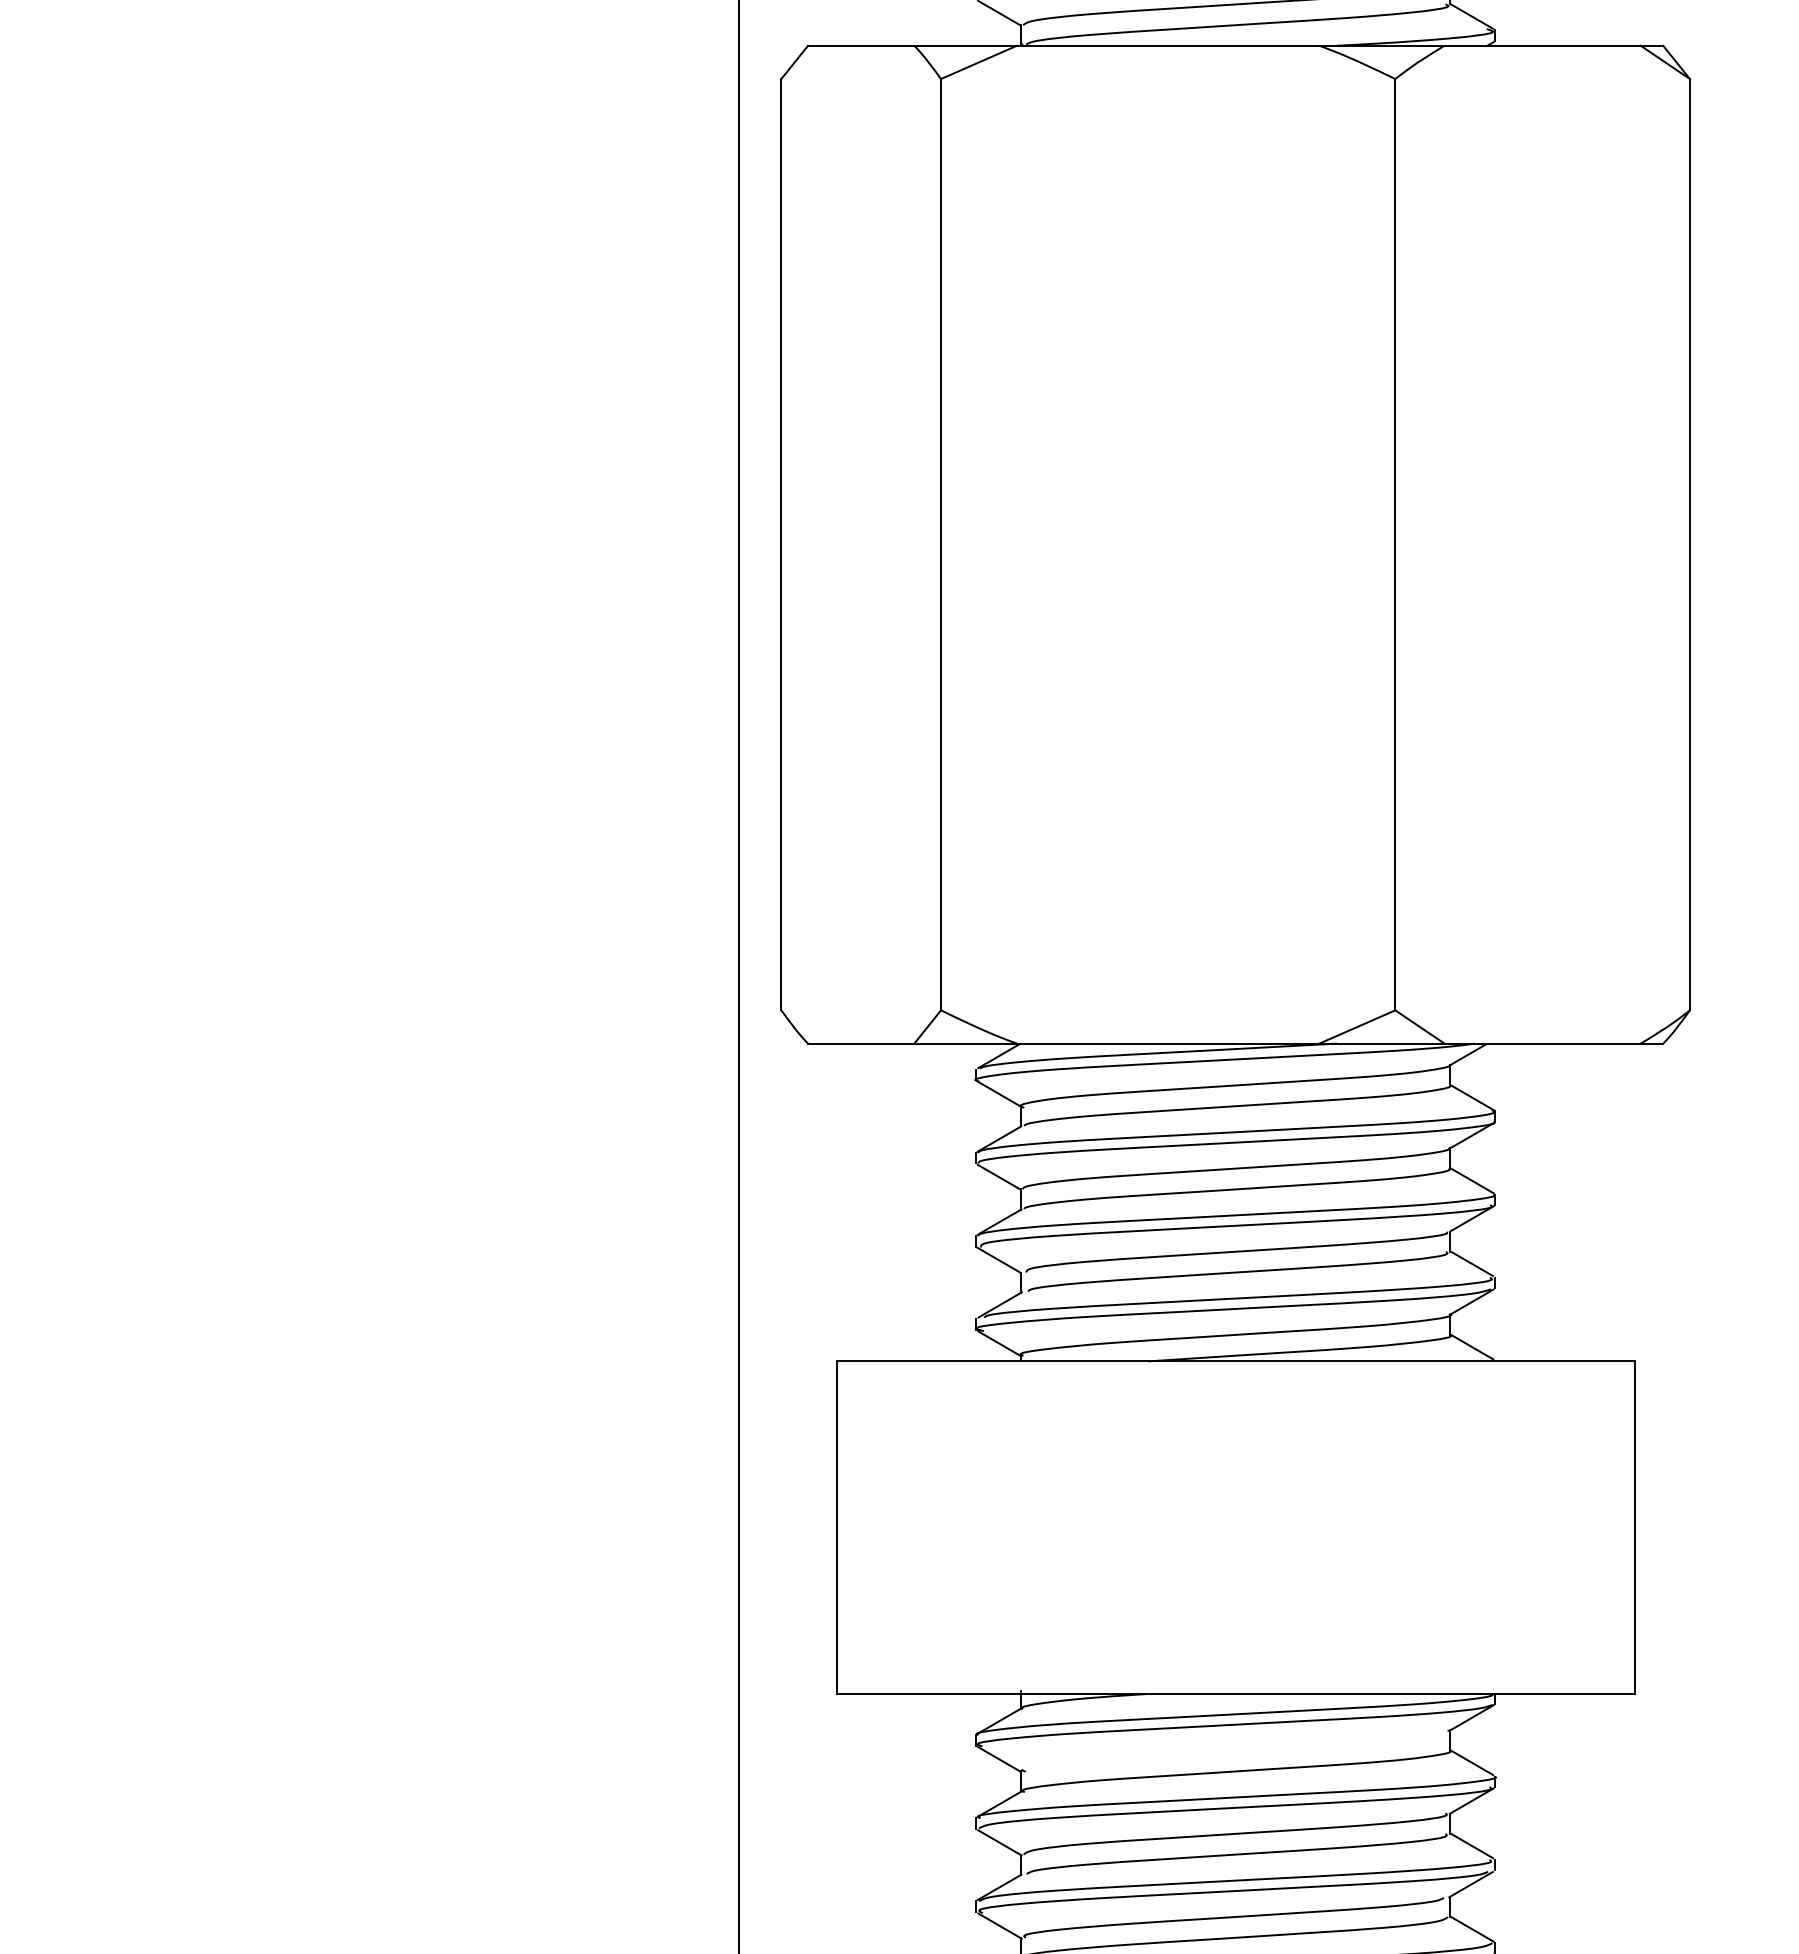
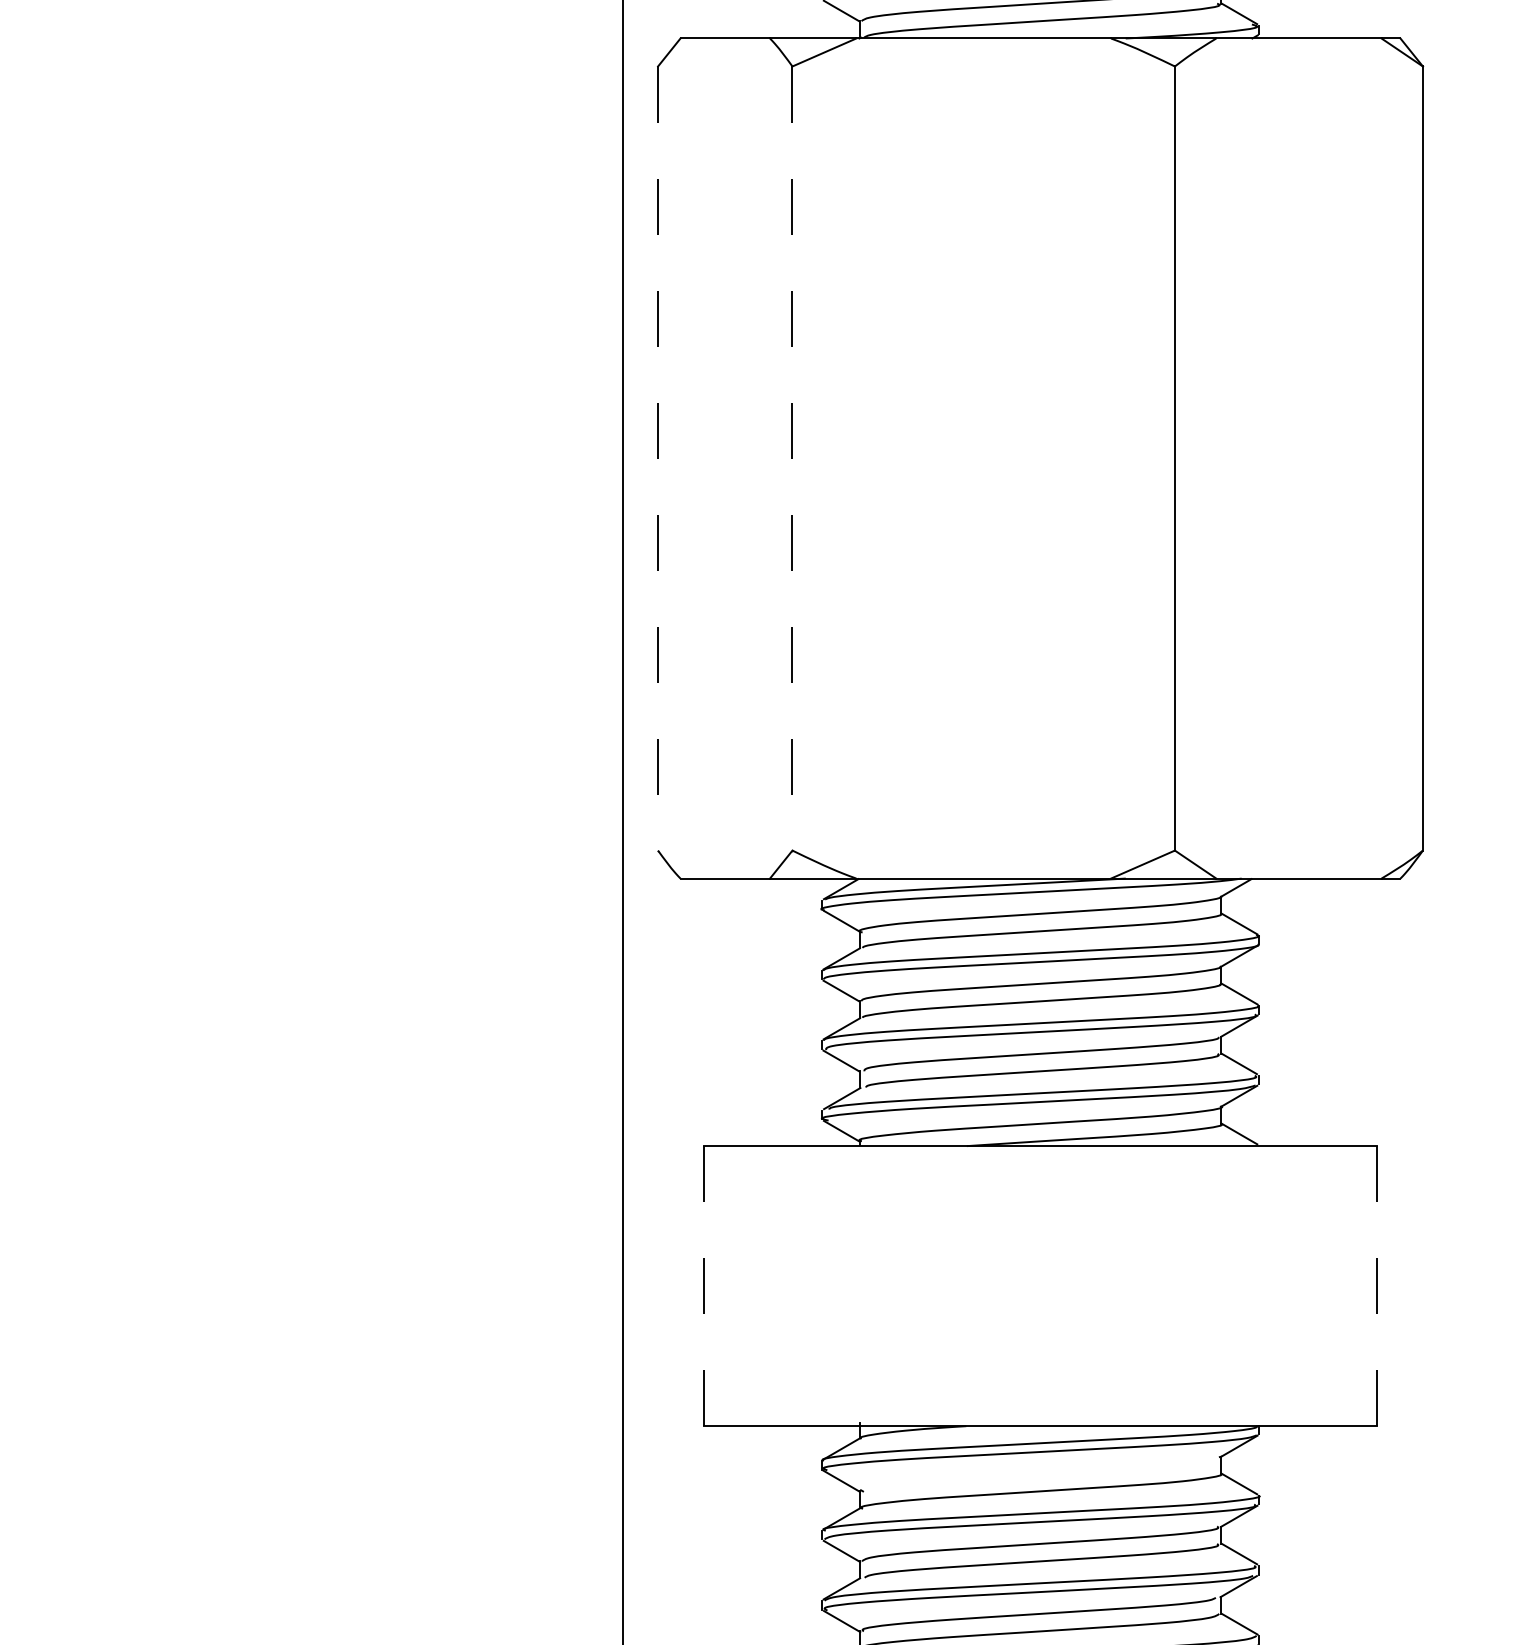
line: (781, 544) -> (658, 458), solid -> dashed
line: (941, 544) -> (792, 458), solid -> dashed
line: (1634, 1527) -> (1376, 1285), solid -> dashed
line: (836, 1528) -> (704, 1286), solid -> dashed

